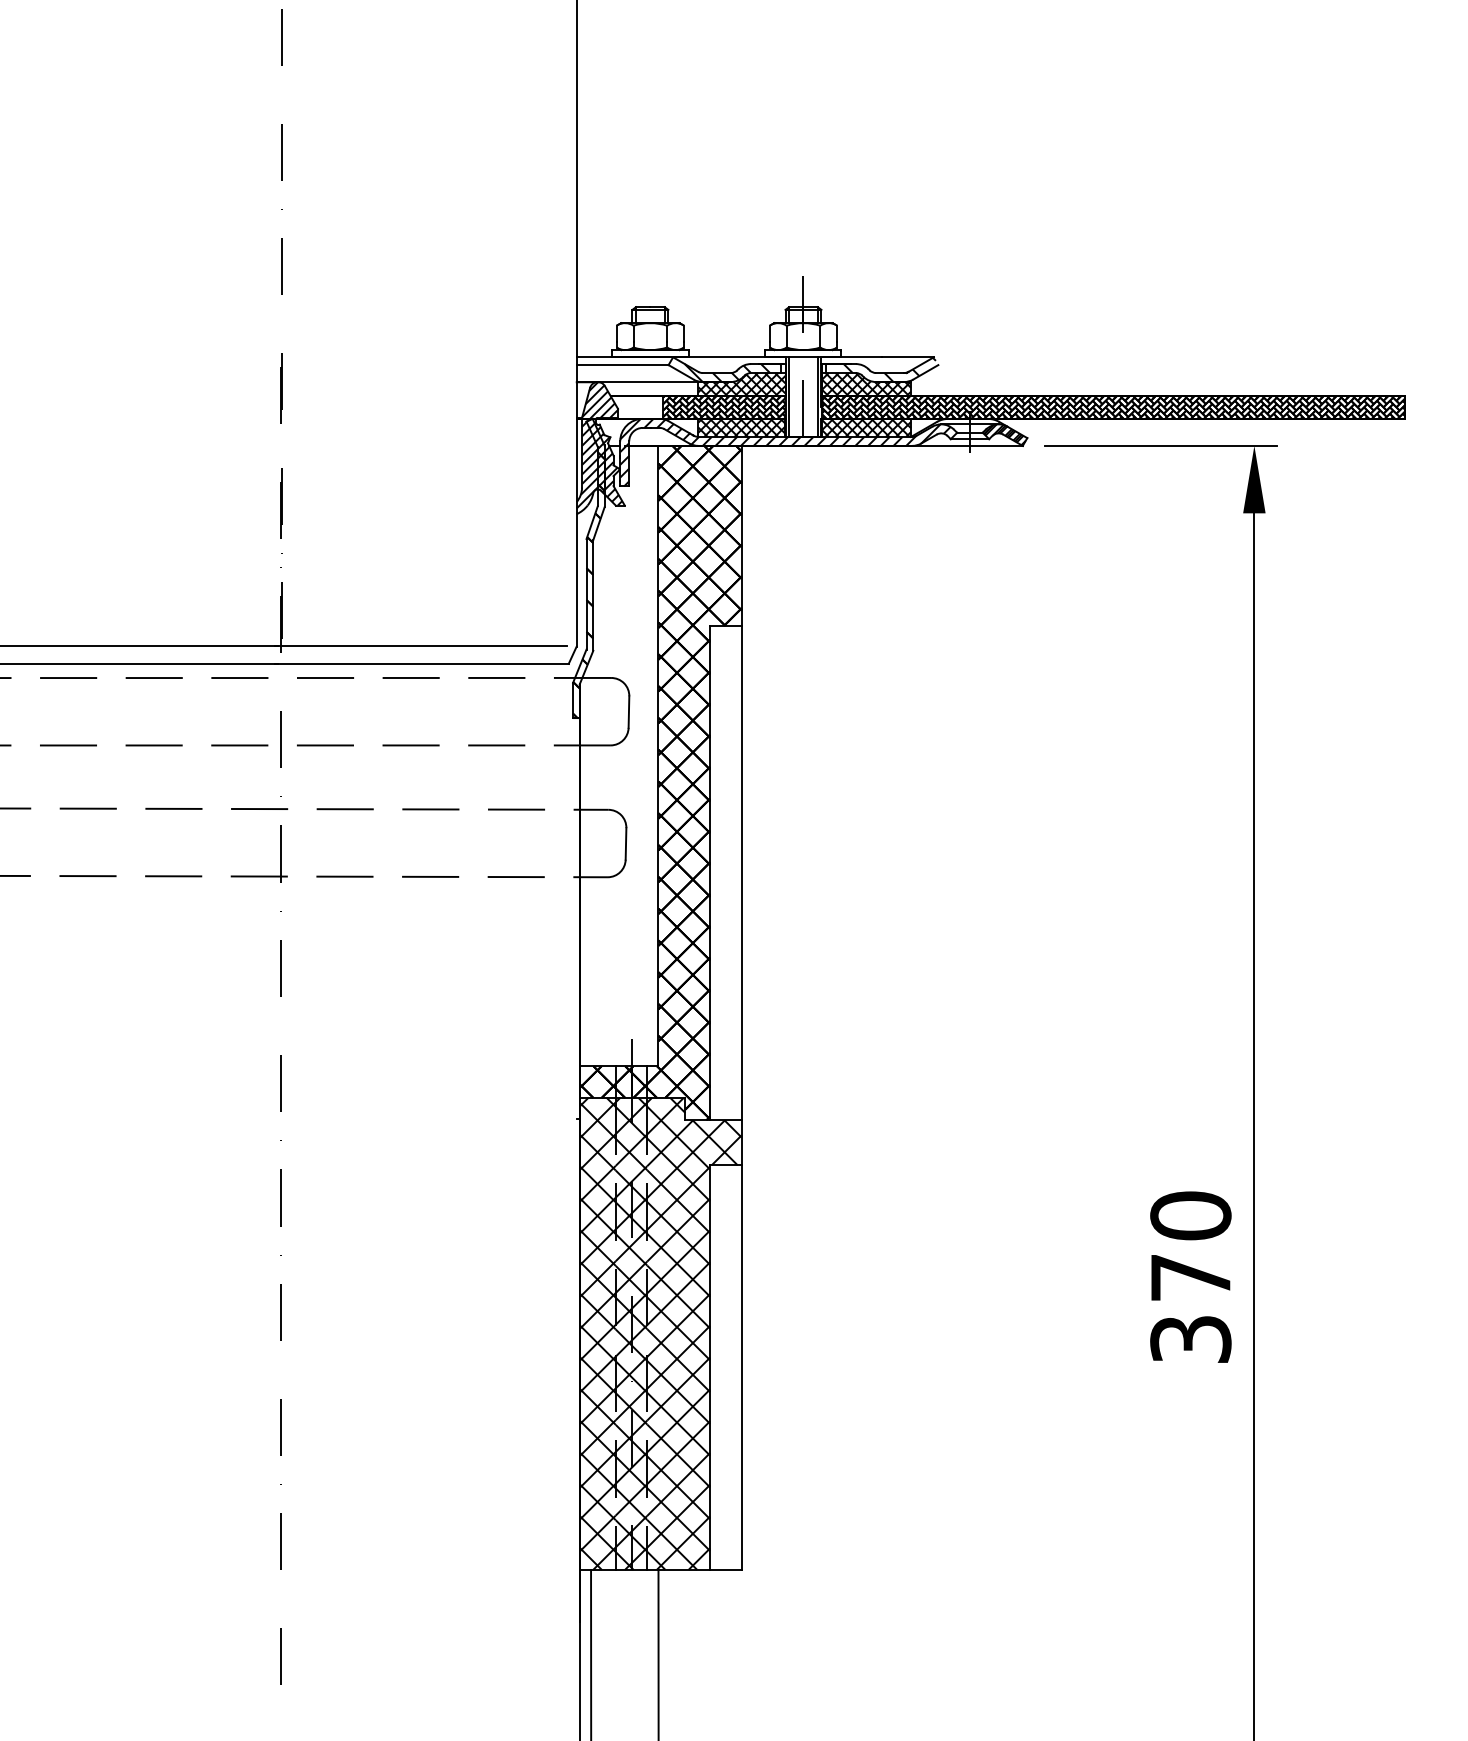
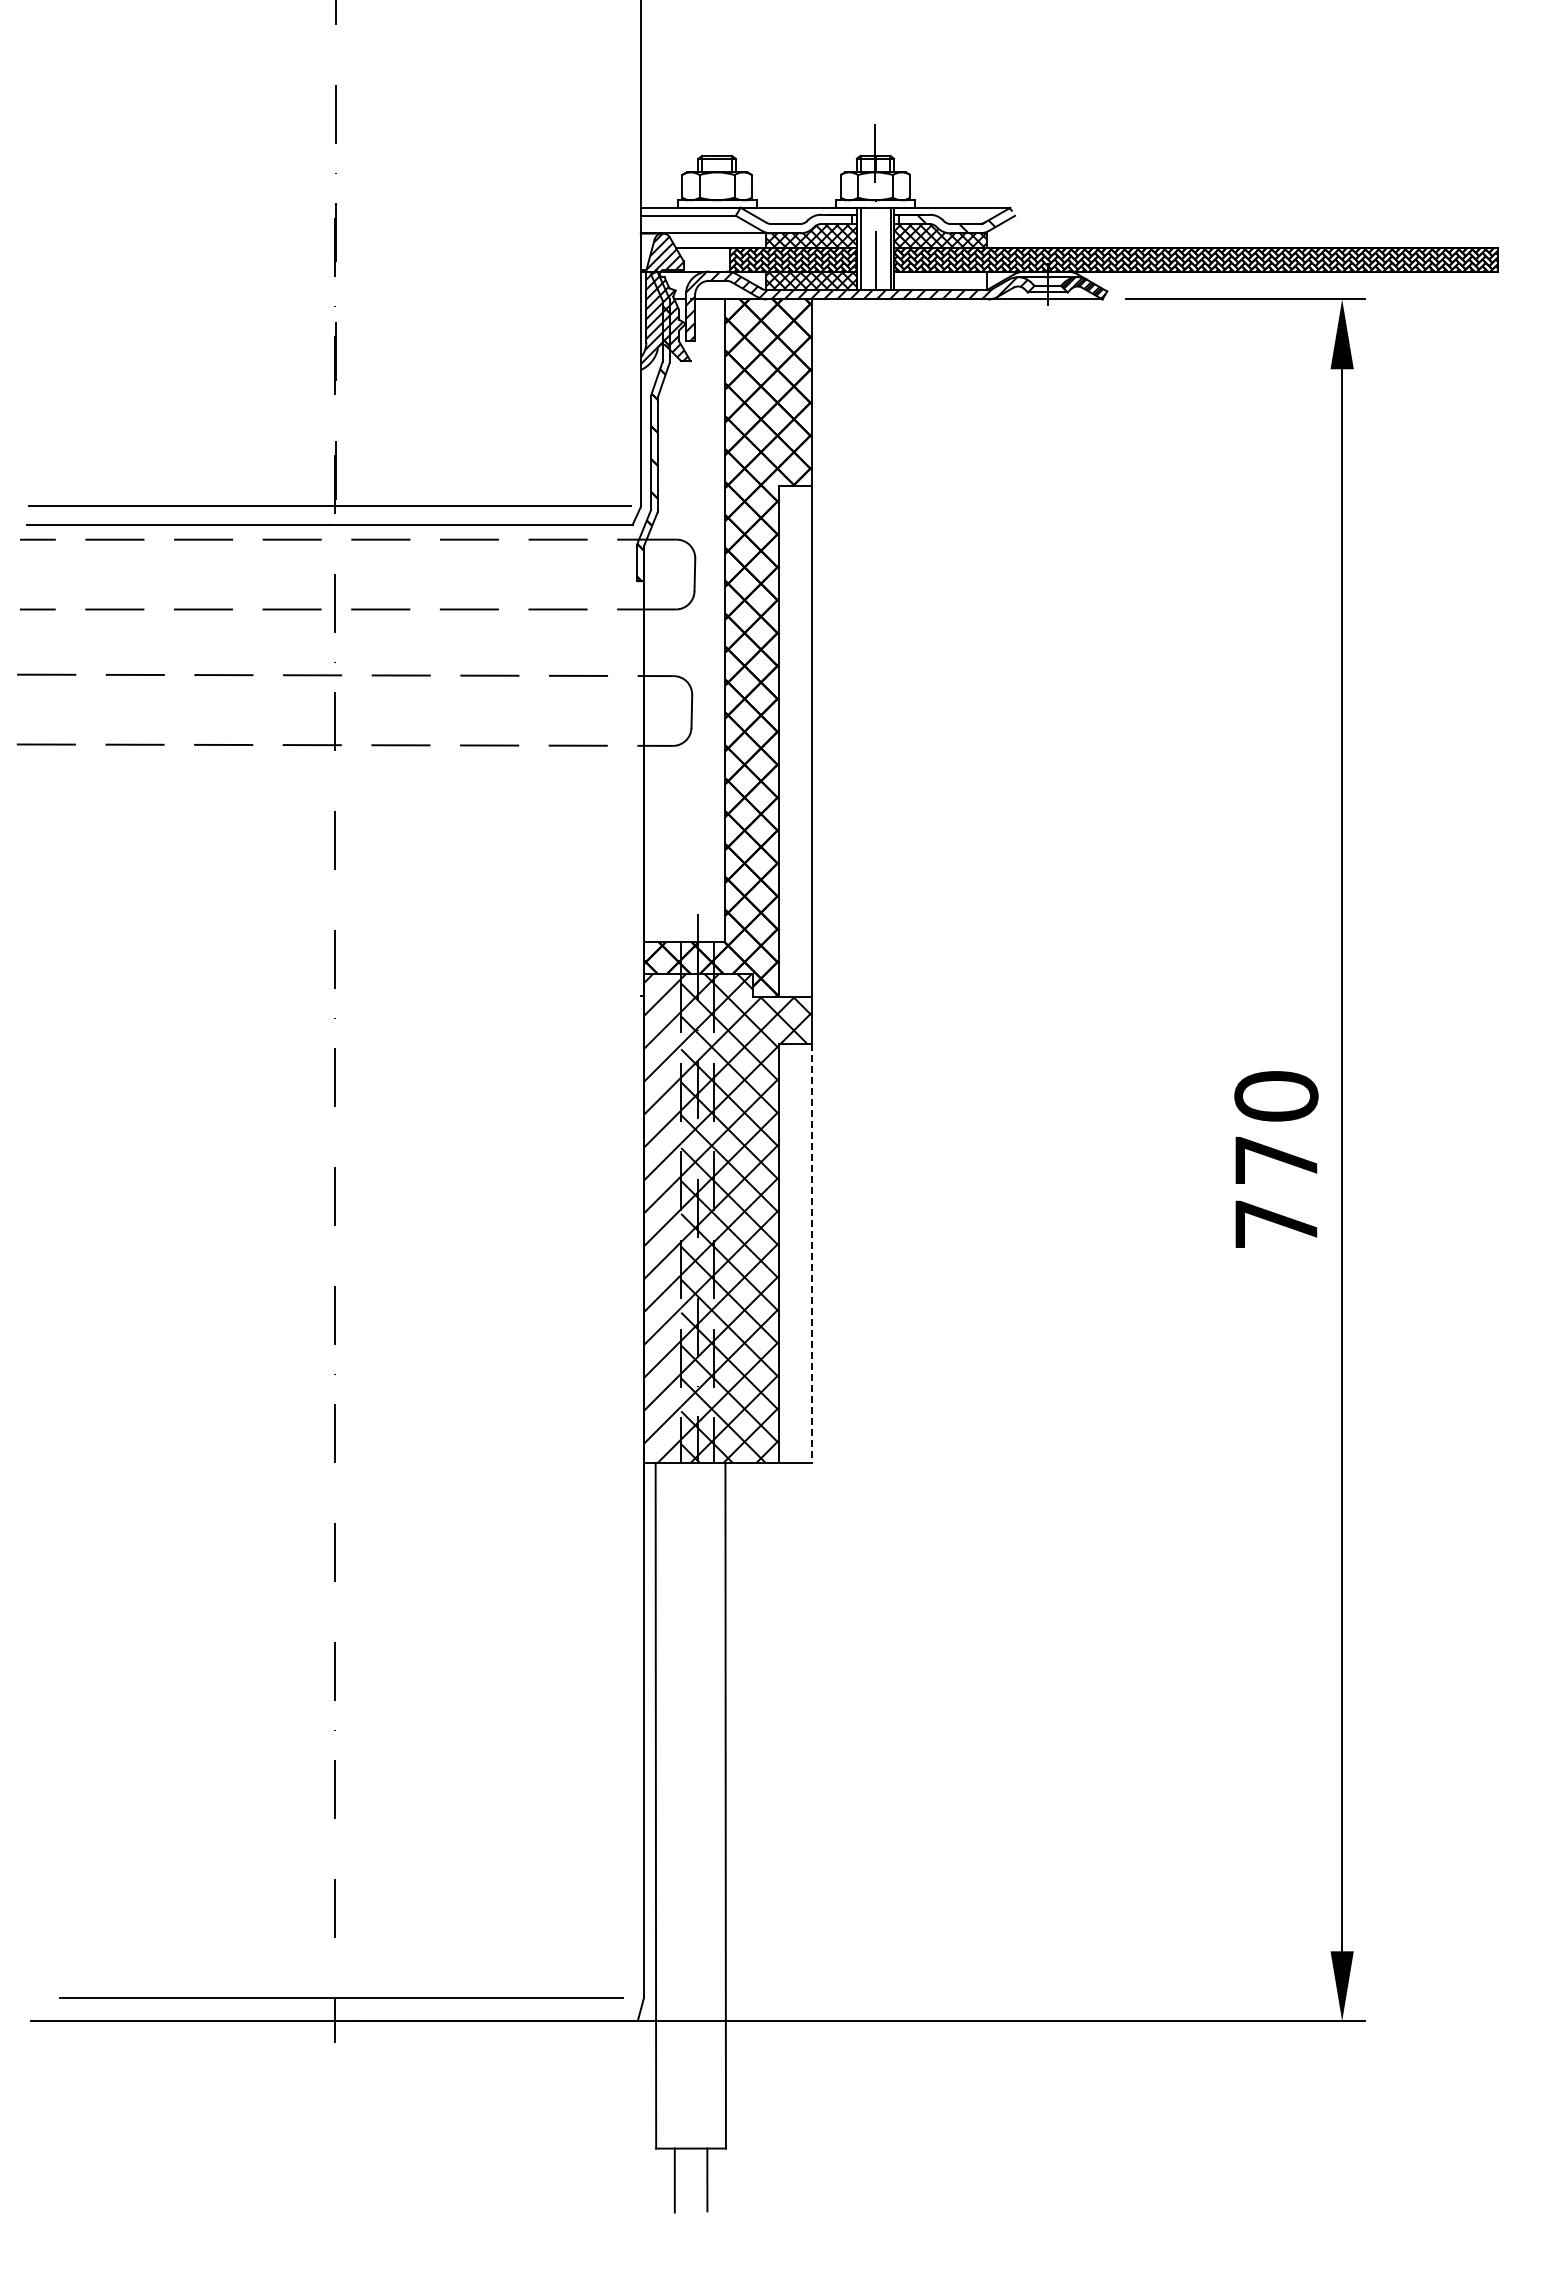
hatch: (732, 372) -> (802, 223), removed
hatch: (866, 427) -> (940, 280), removed
hatch: (597, 1333) -> (662, 1218), removed
text: (1190, 1339) -> (1276, 1224), 370 -> 770
line: (741, 1367) -> (811, 1253), solid -> dashed

